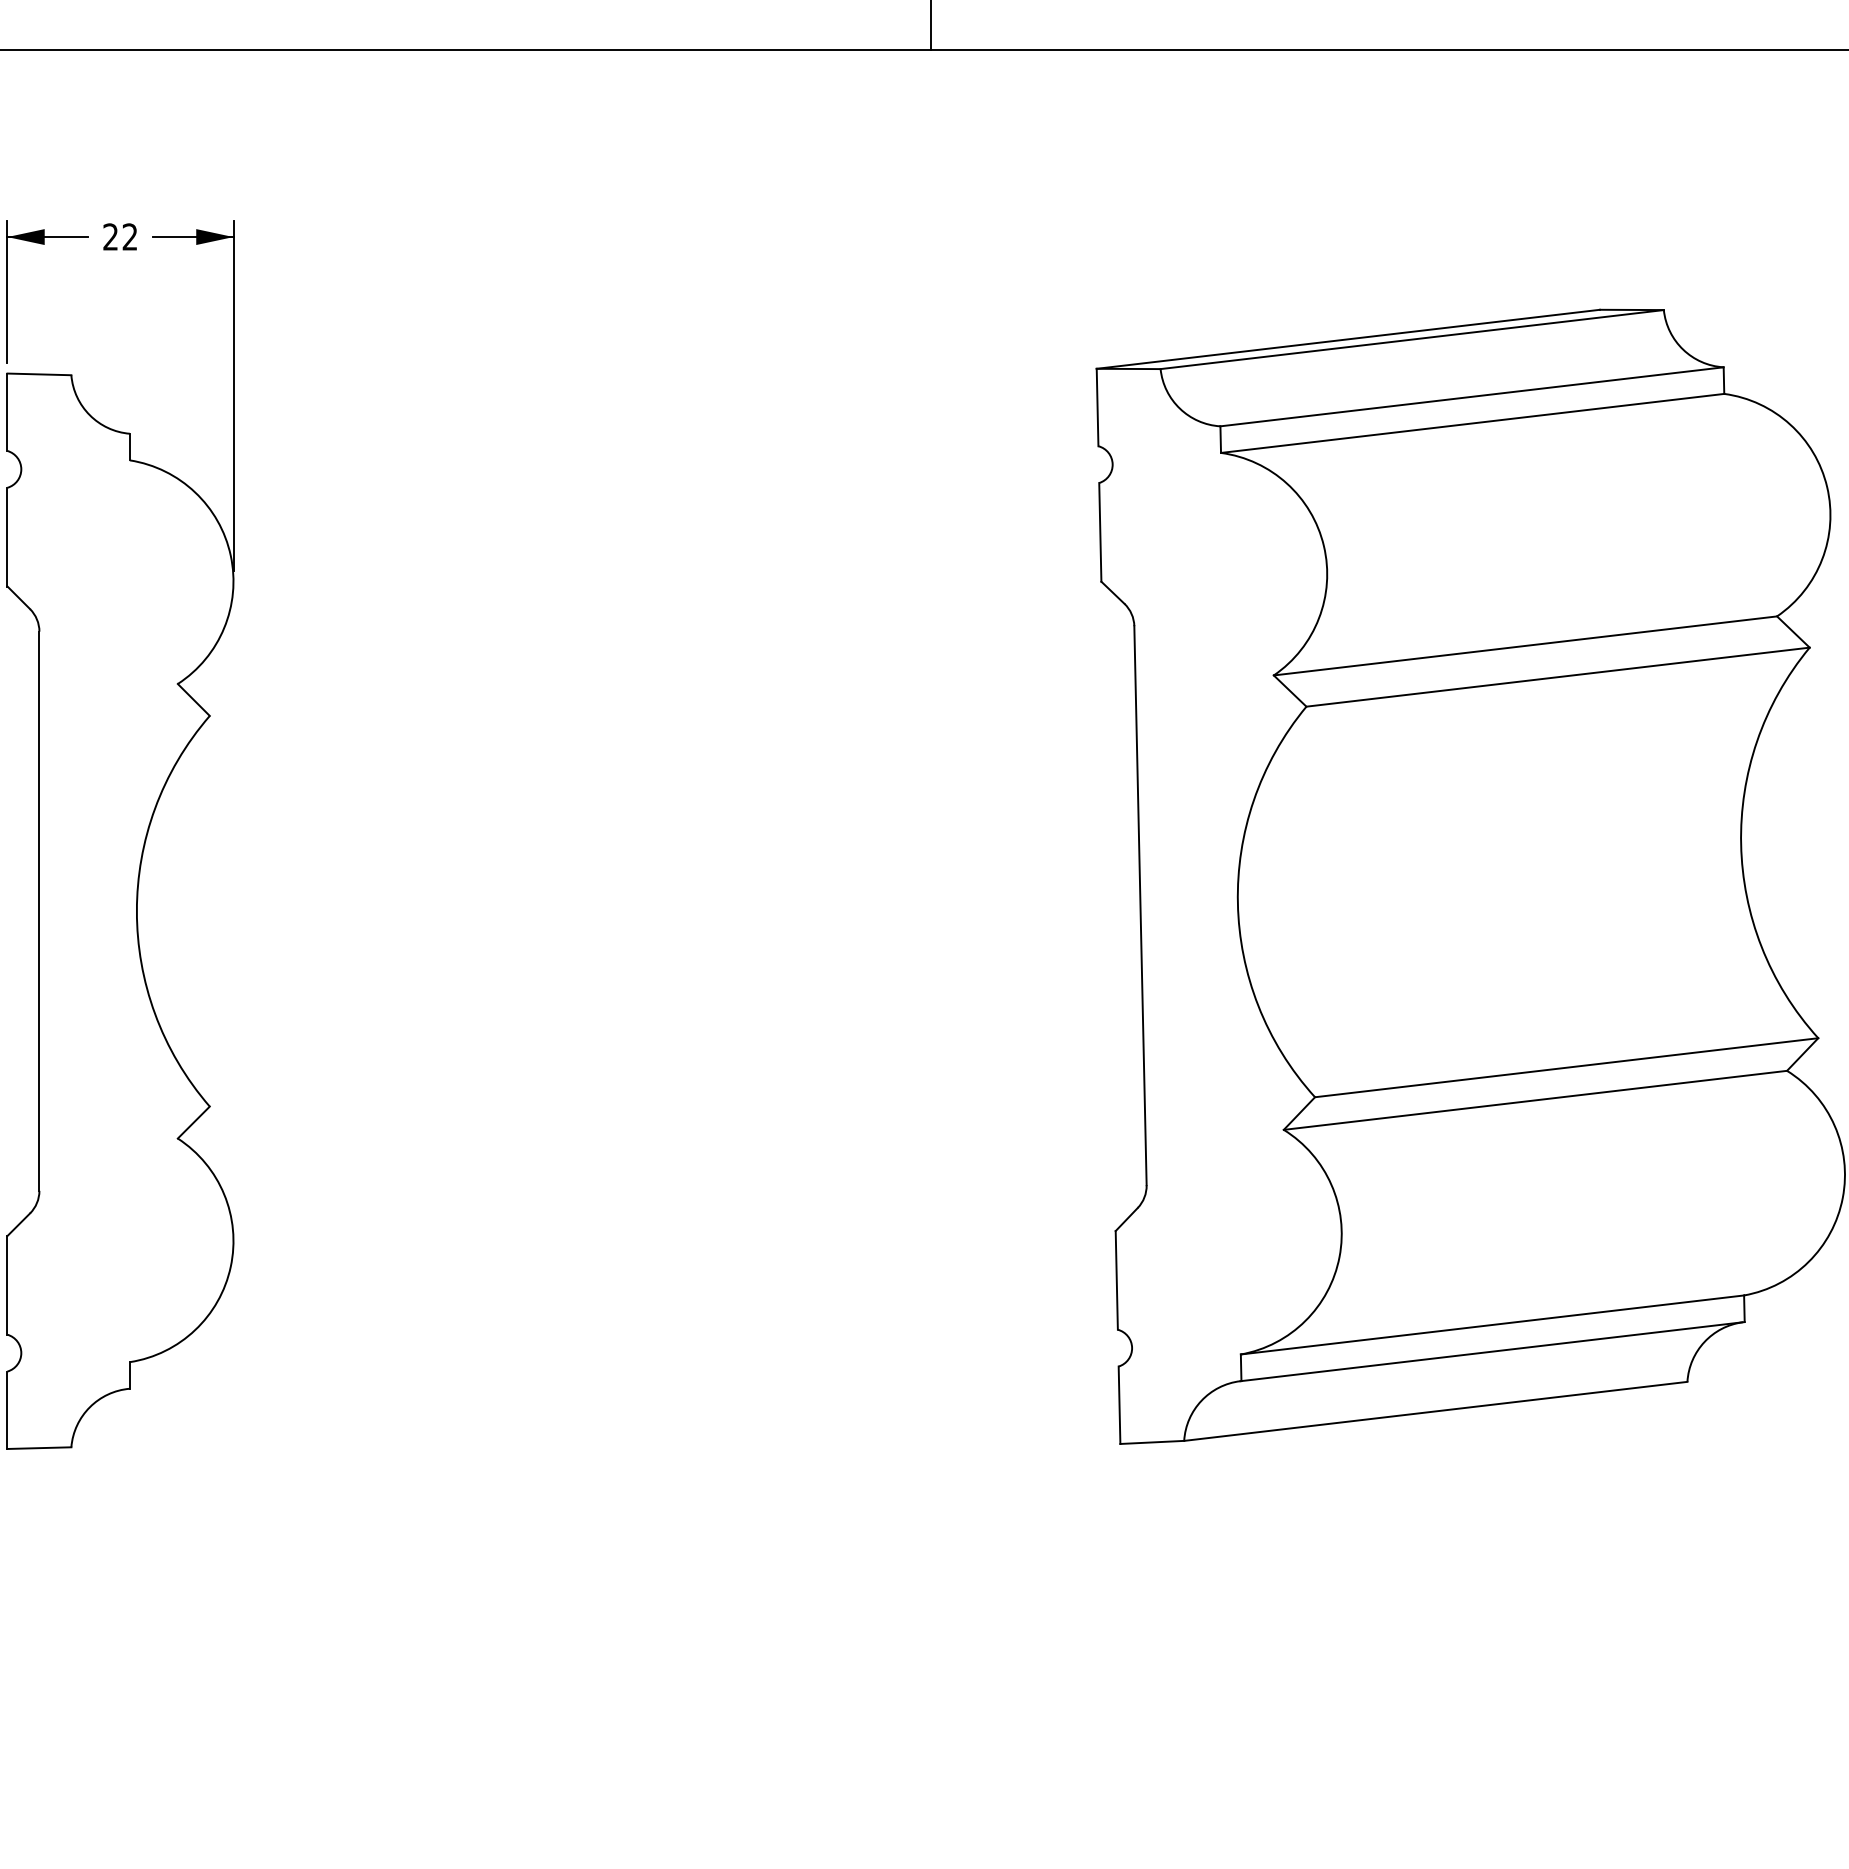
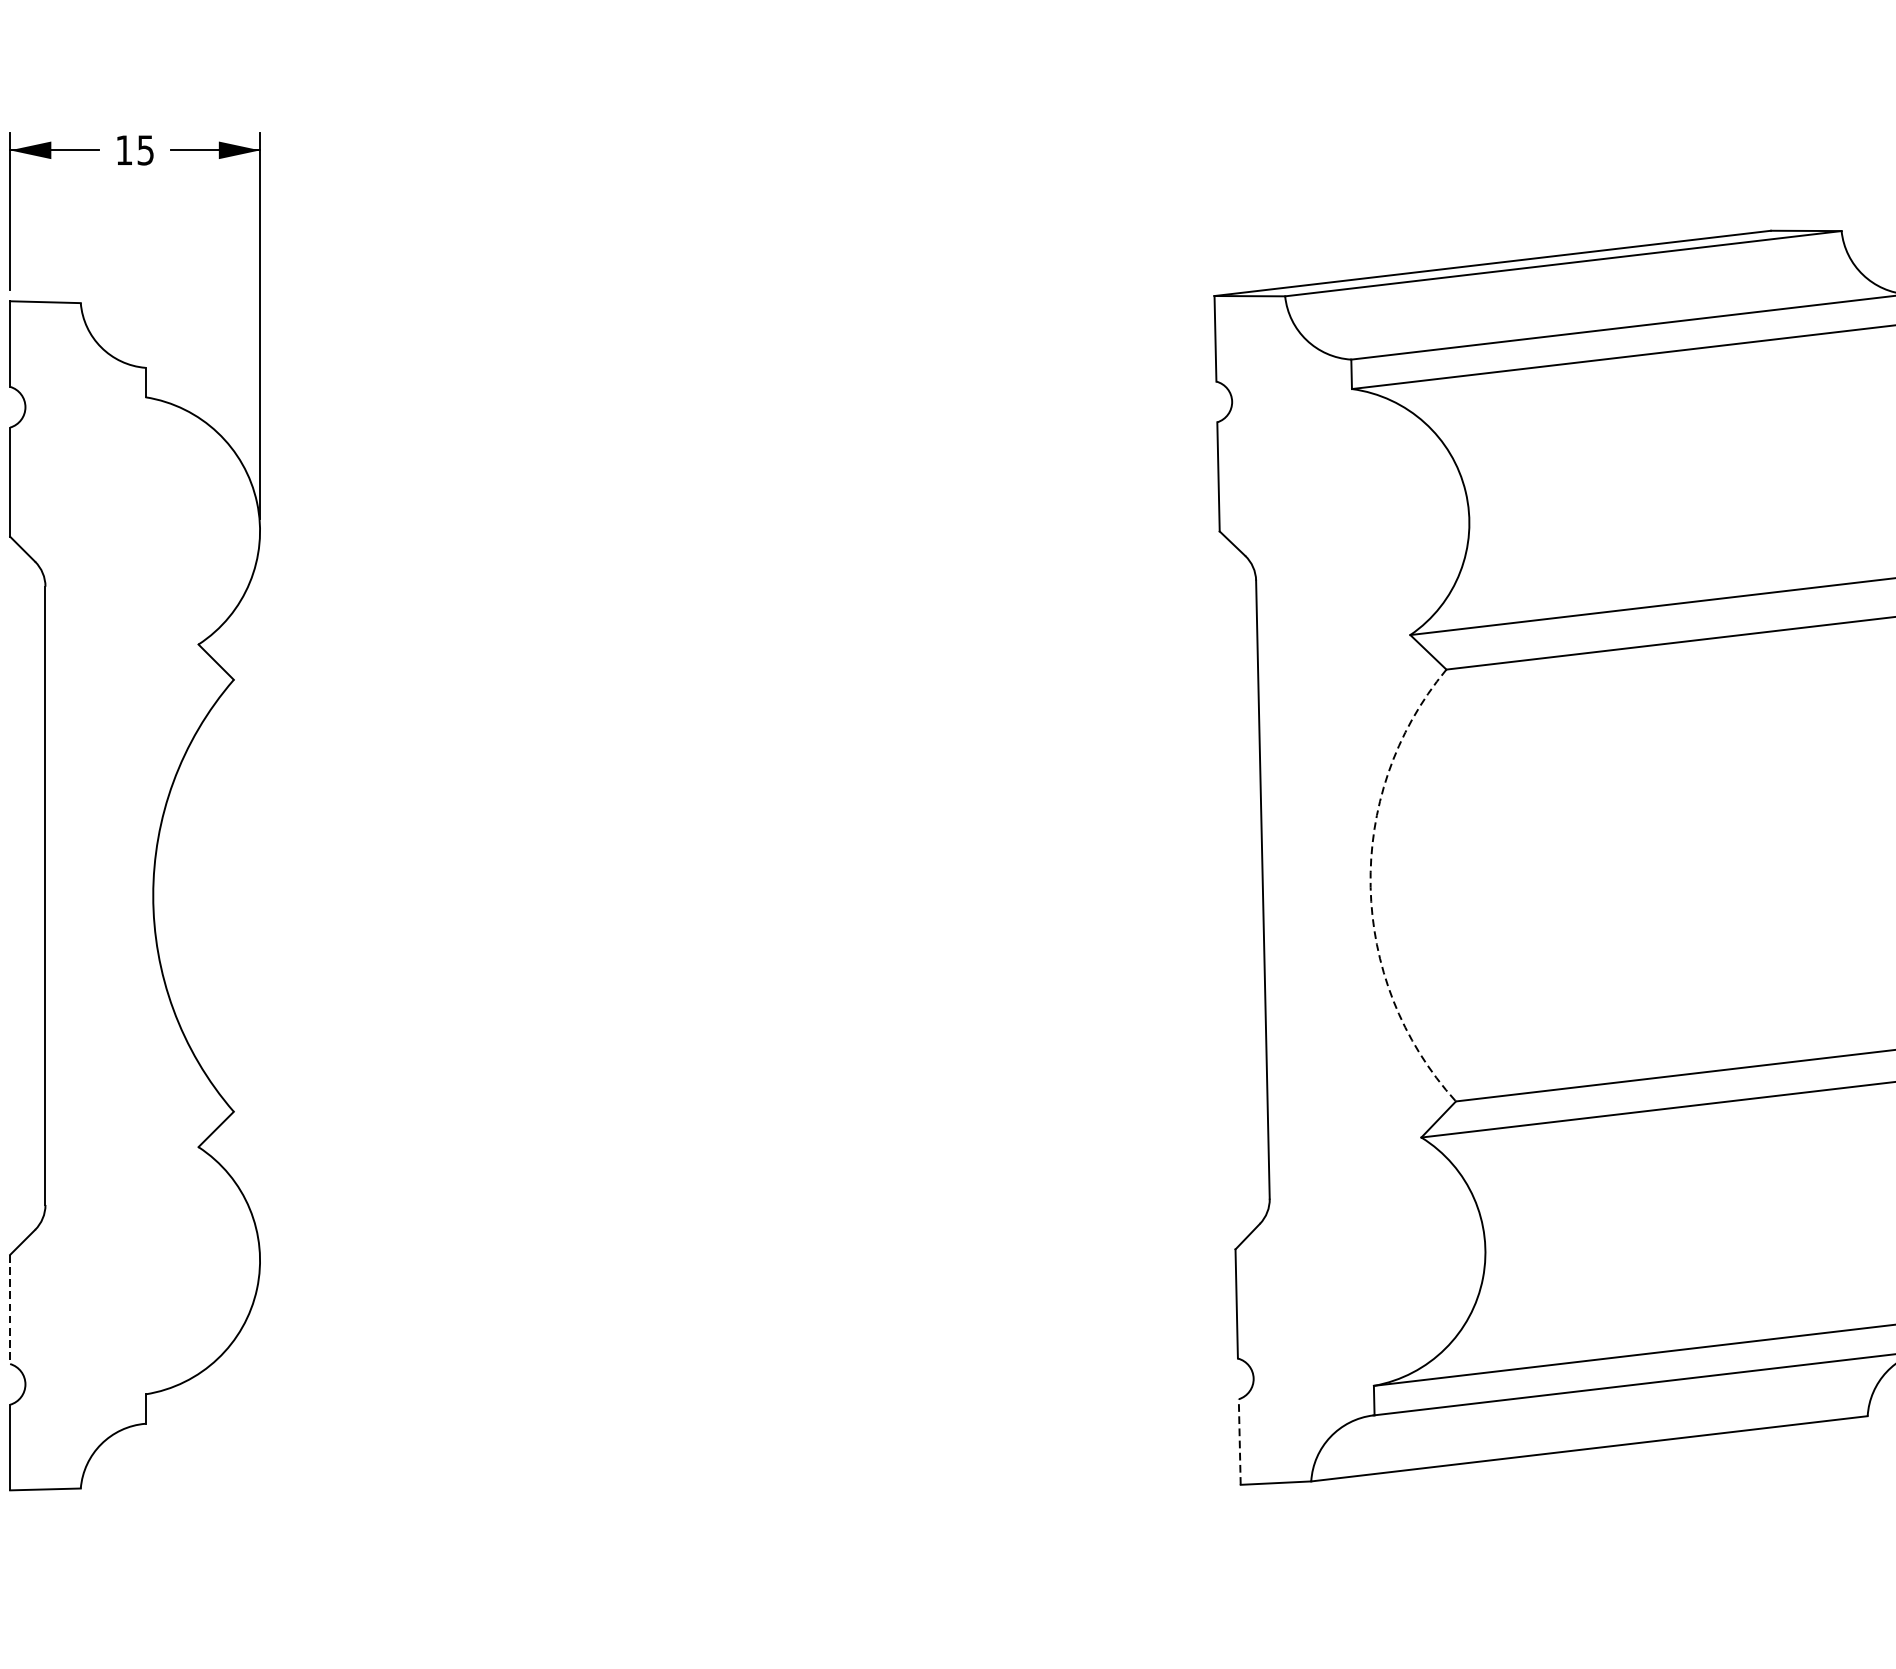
text: (120, 236) -> (135, 149), 22 -> 15
arc: (1237, 903) -> (1370, 887), solid -> dashed
line: (7, 1285) -> (10, 1309), solid -> dashed
line: (1119, 1405) -> (1239, 1442), solid -> dashed

